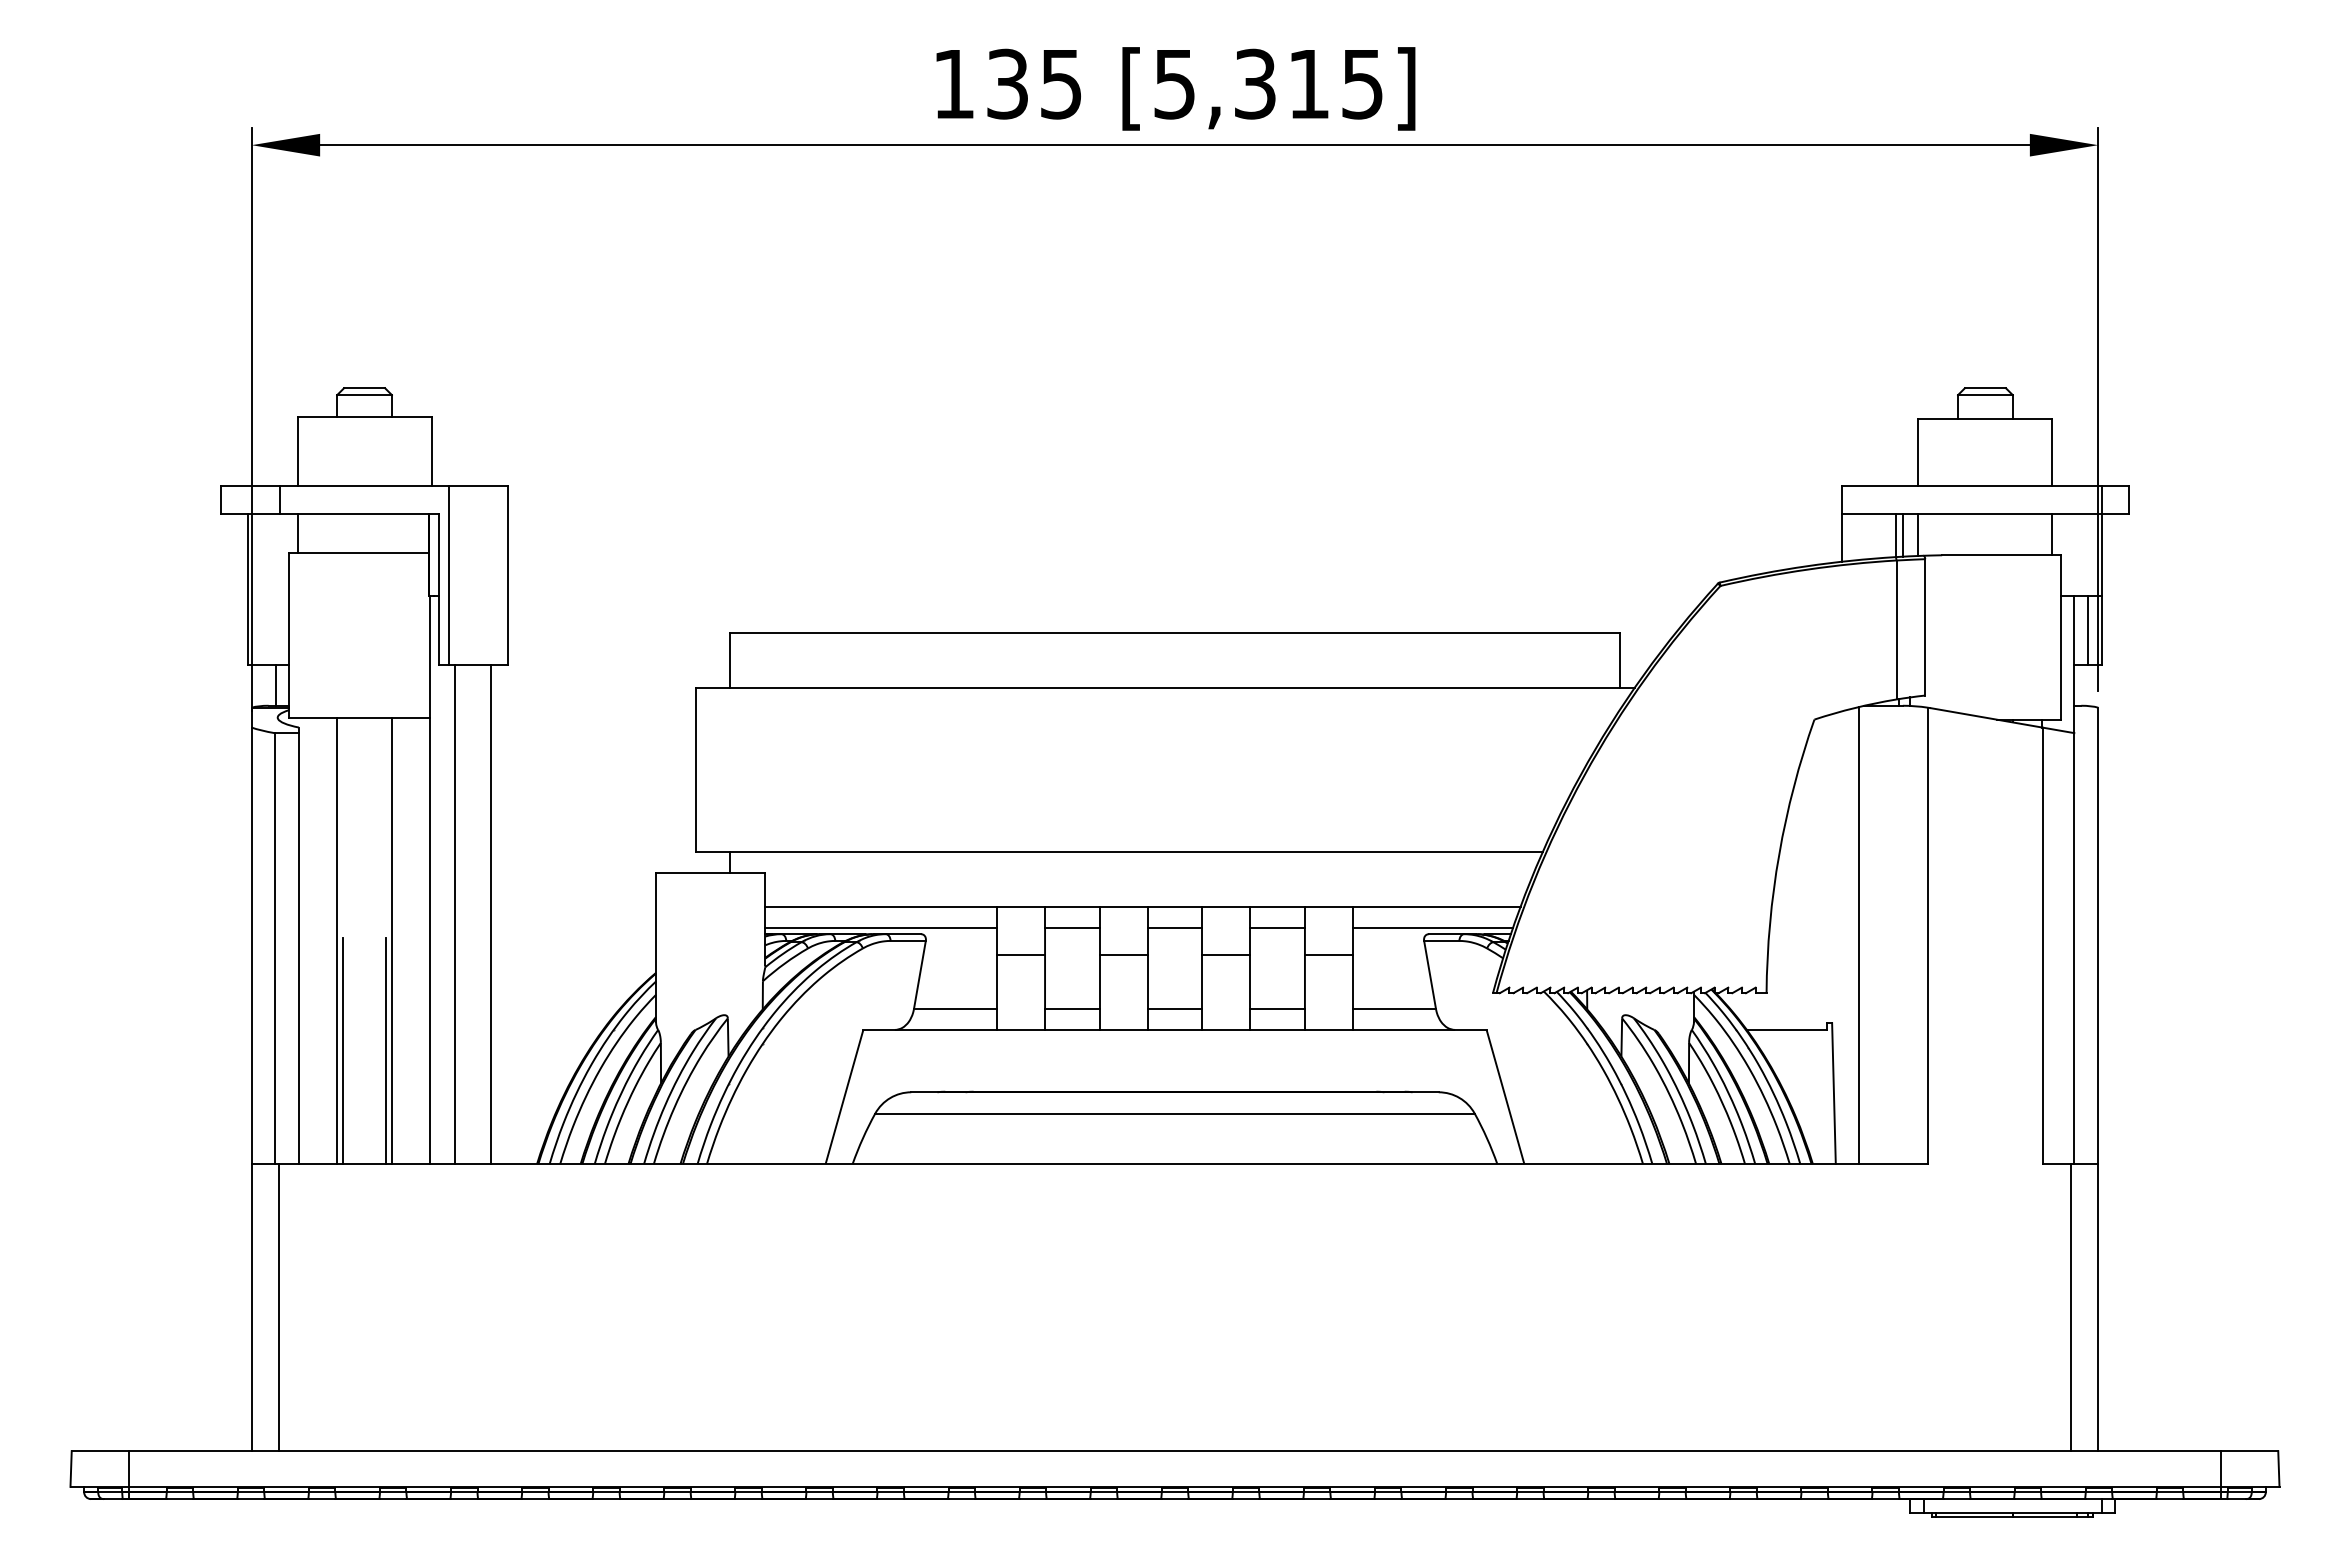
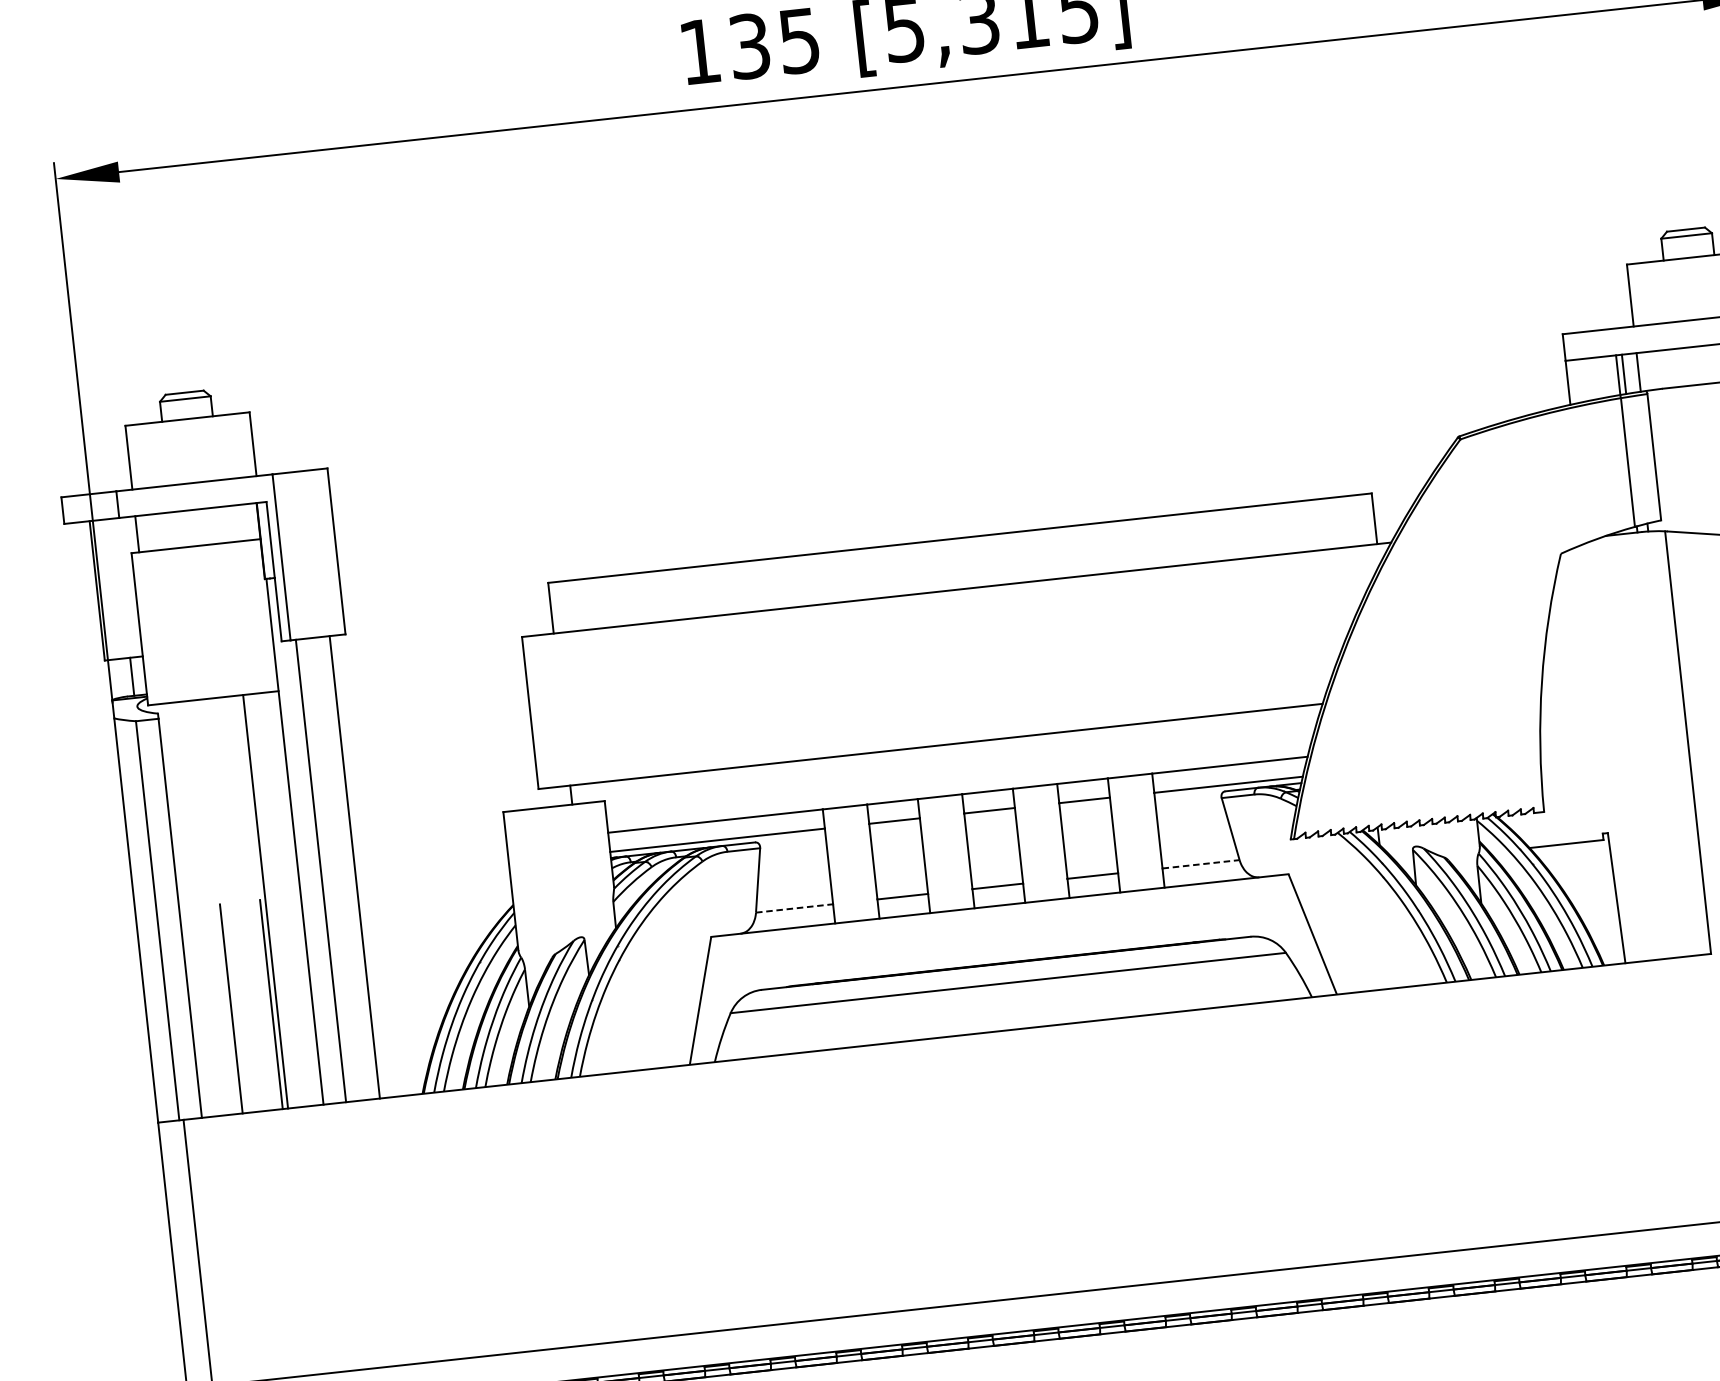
line: (1858, 935) -> (1623, 749), removed
line: (337, 940) -> (215, 906), removed
line: (1021, 954) -> (850, 851), removed
line: (1123, 954) -> (944, 840), removed
line: (1226, 954) -> (1040, 830), removed
line: (1328, 954) -> (1134, 820), removed
line: (955, 1009) -> (794, 908), solid -> dashed
line: (1394, 1009) -> (1201, 864), solid -> dashed

